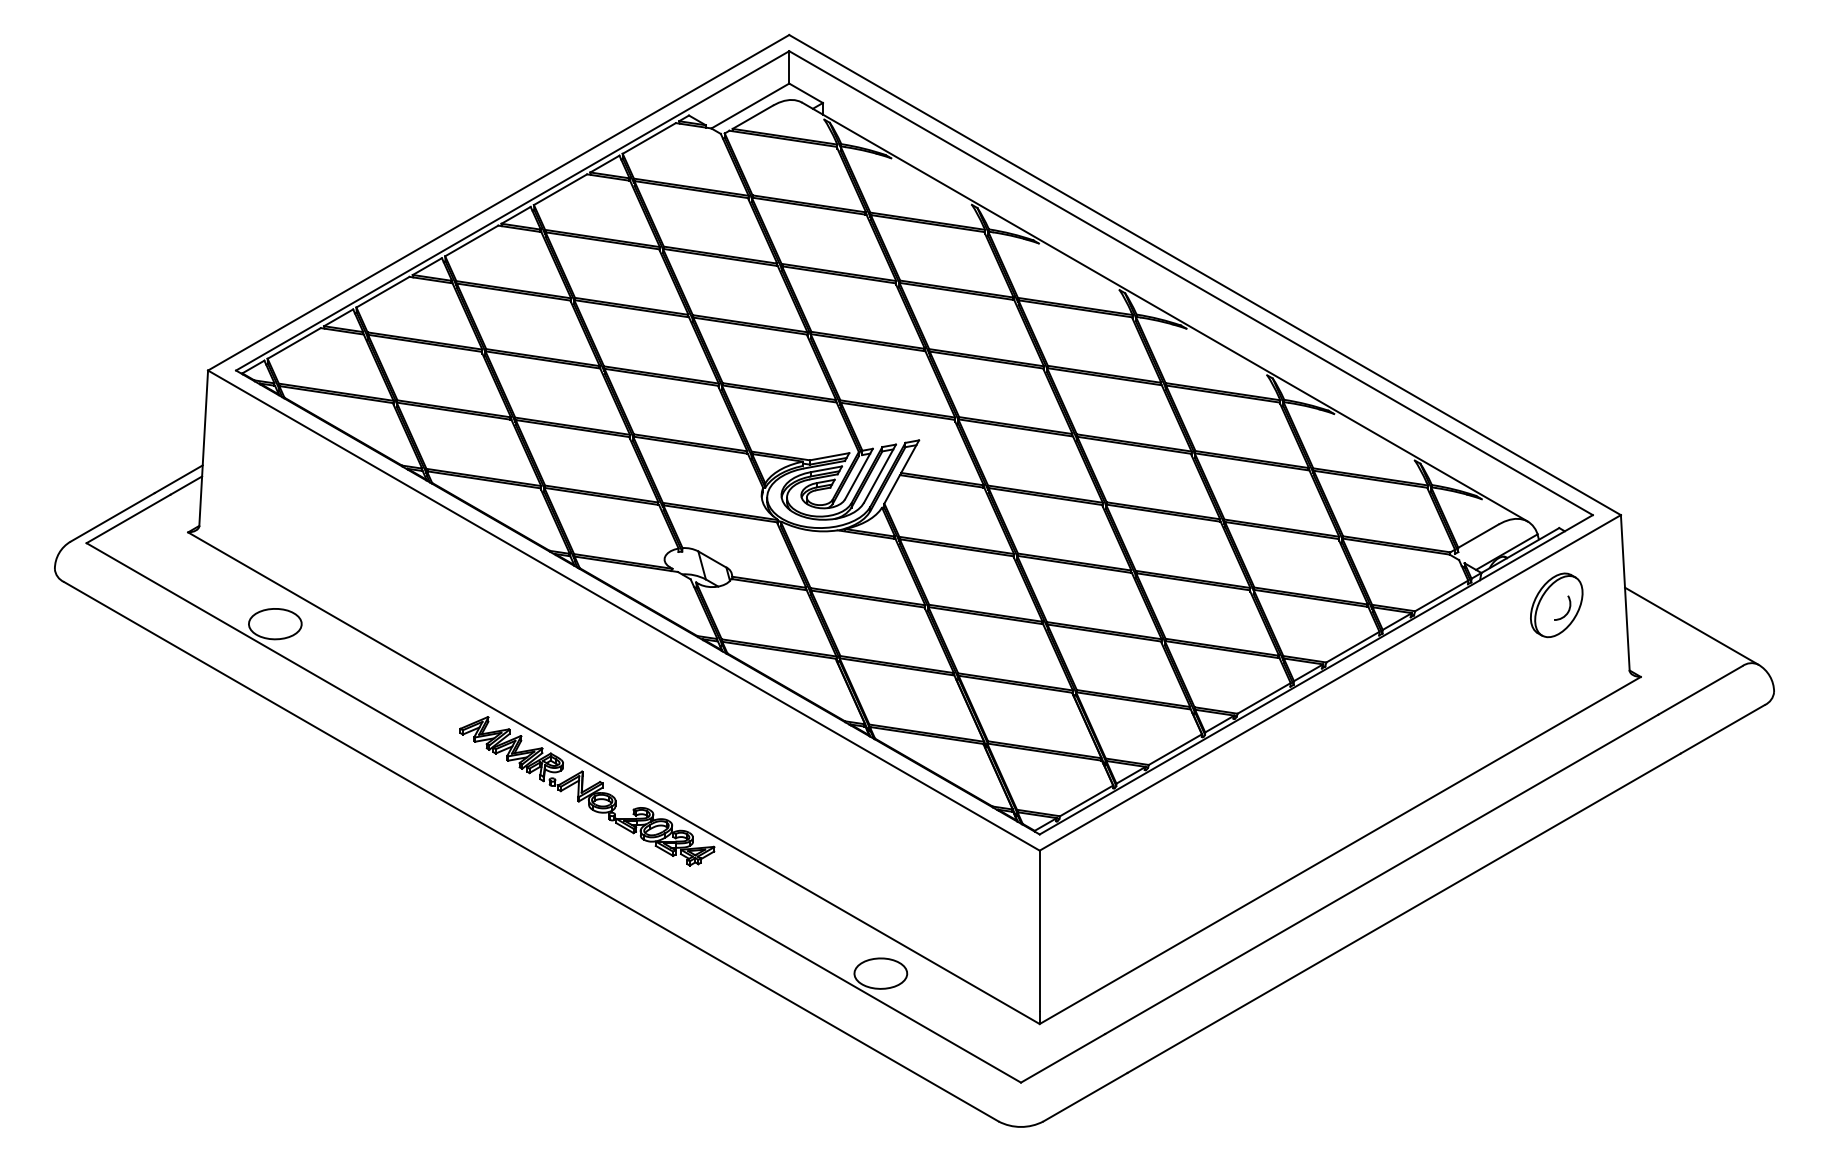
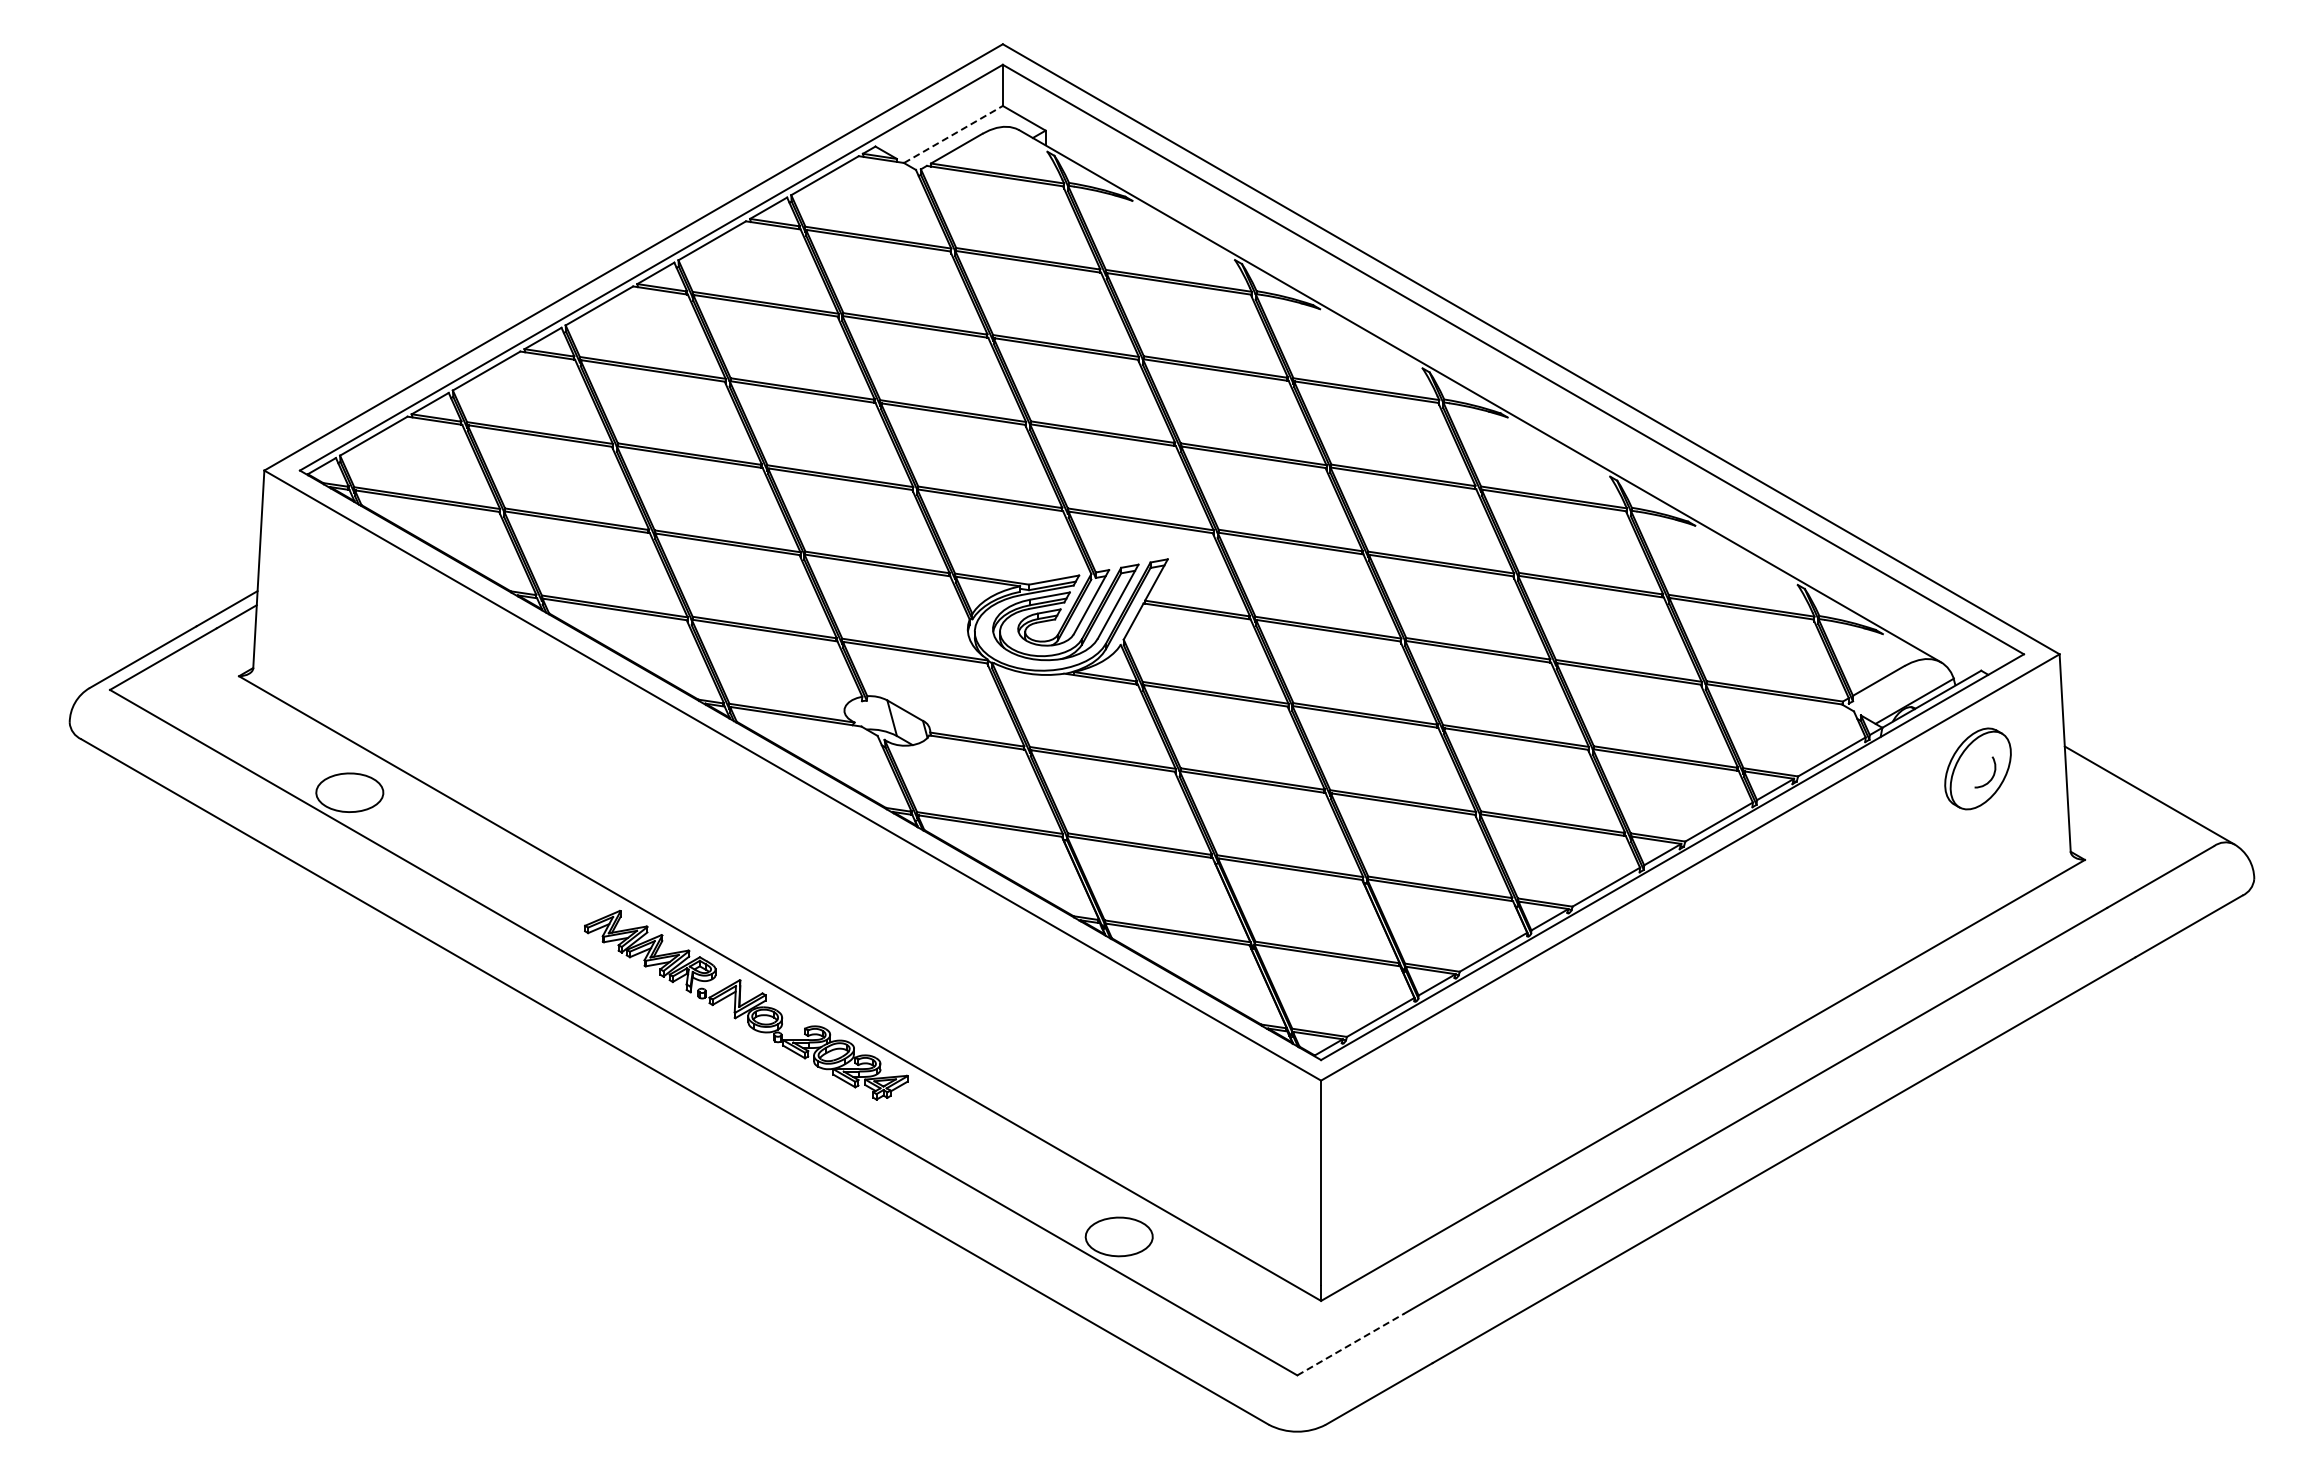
line: (750, 106) -> (953, 134), solid -> dashed
line: (1062, 1058) -> (1350, 1344), solid -> dashed

